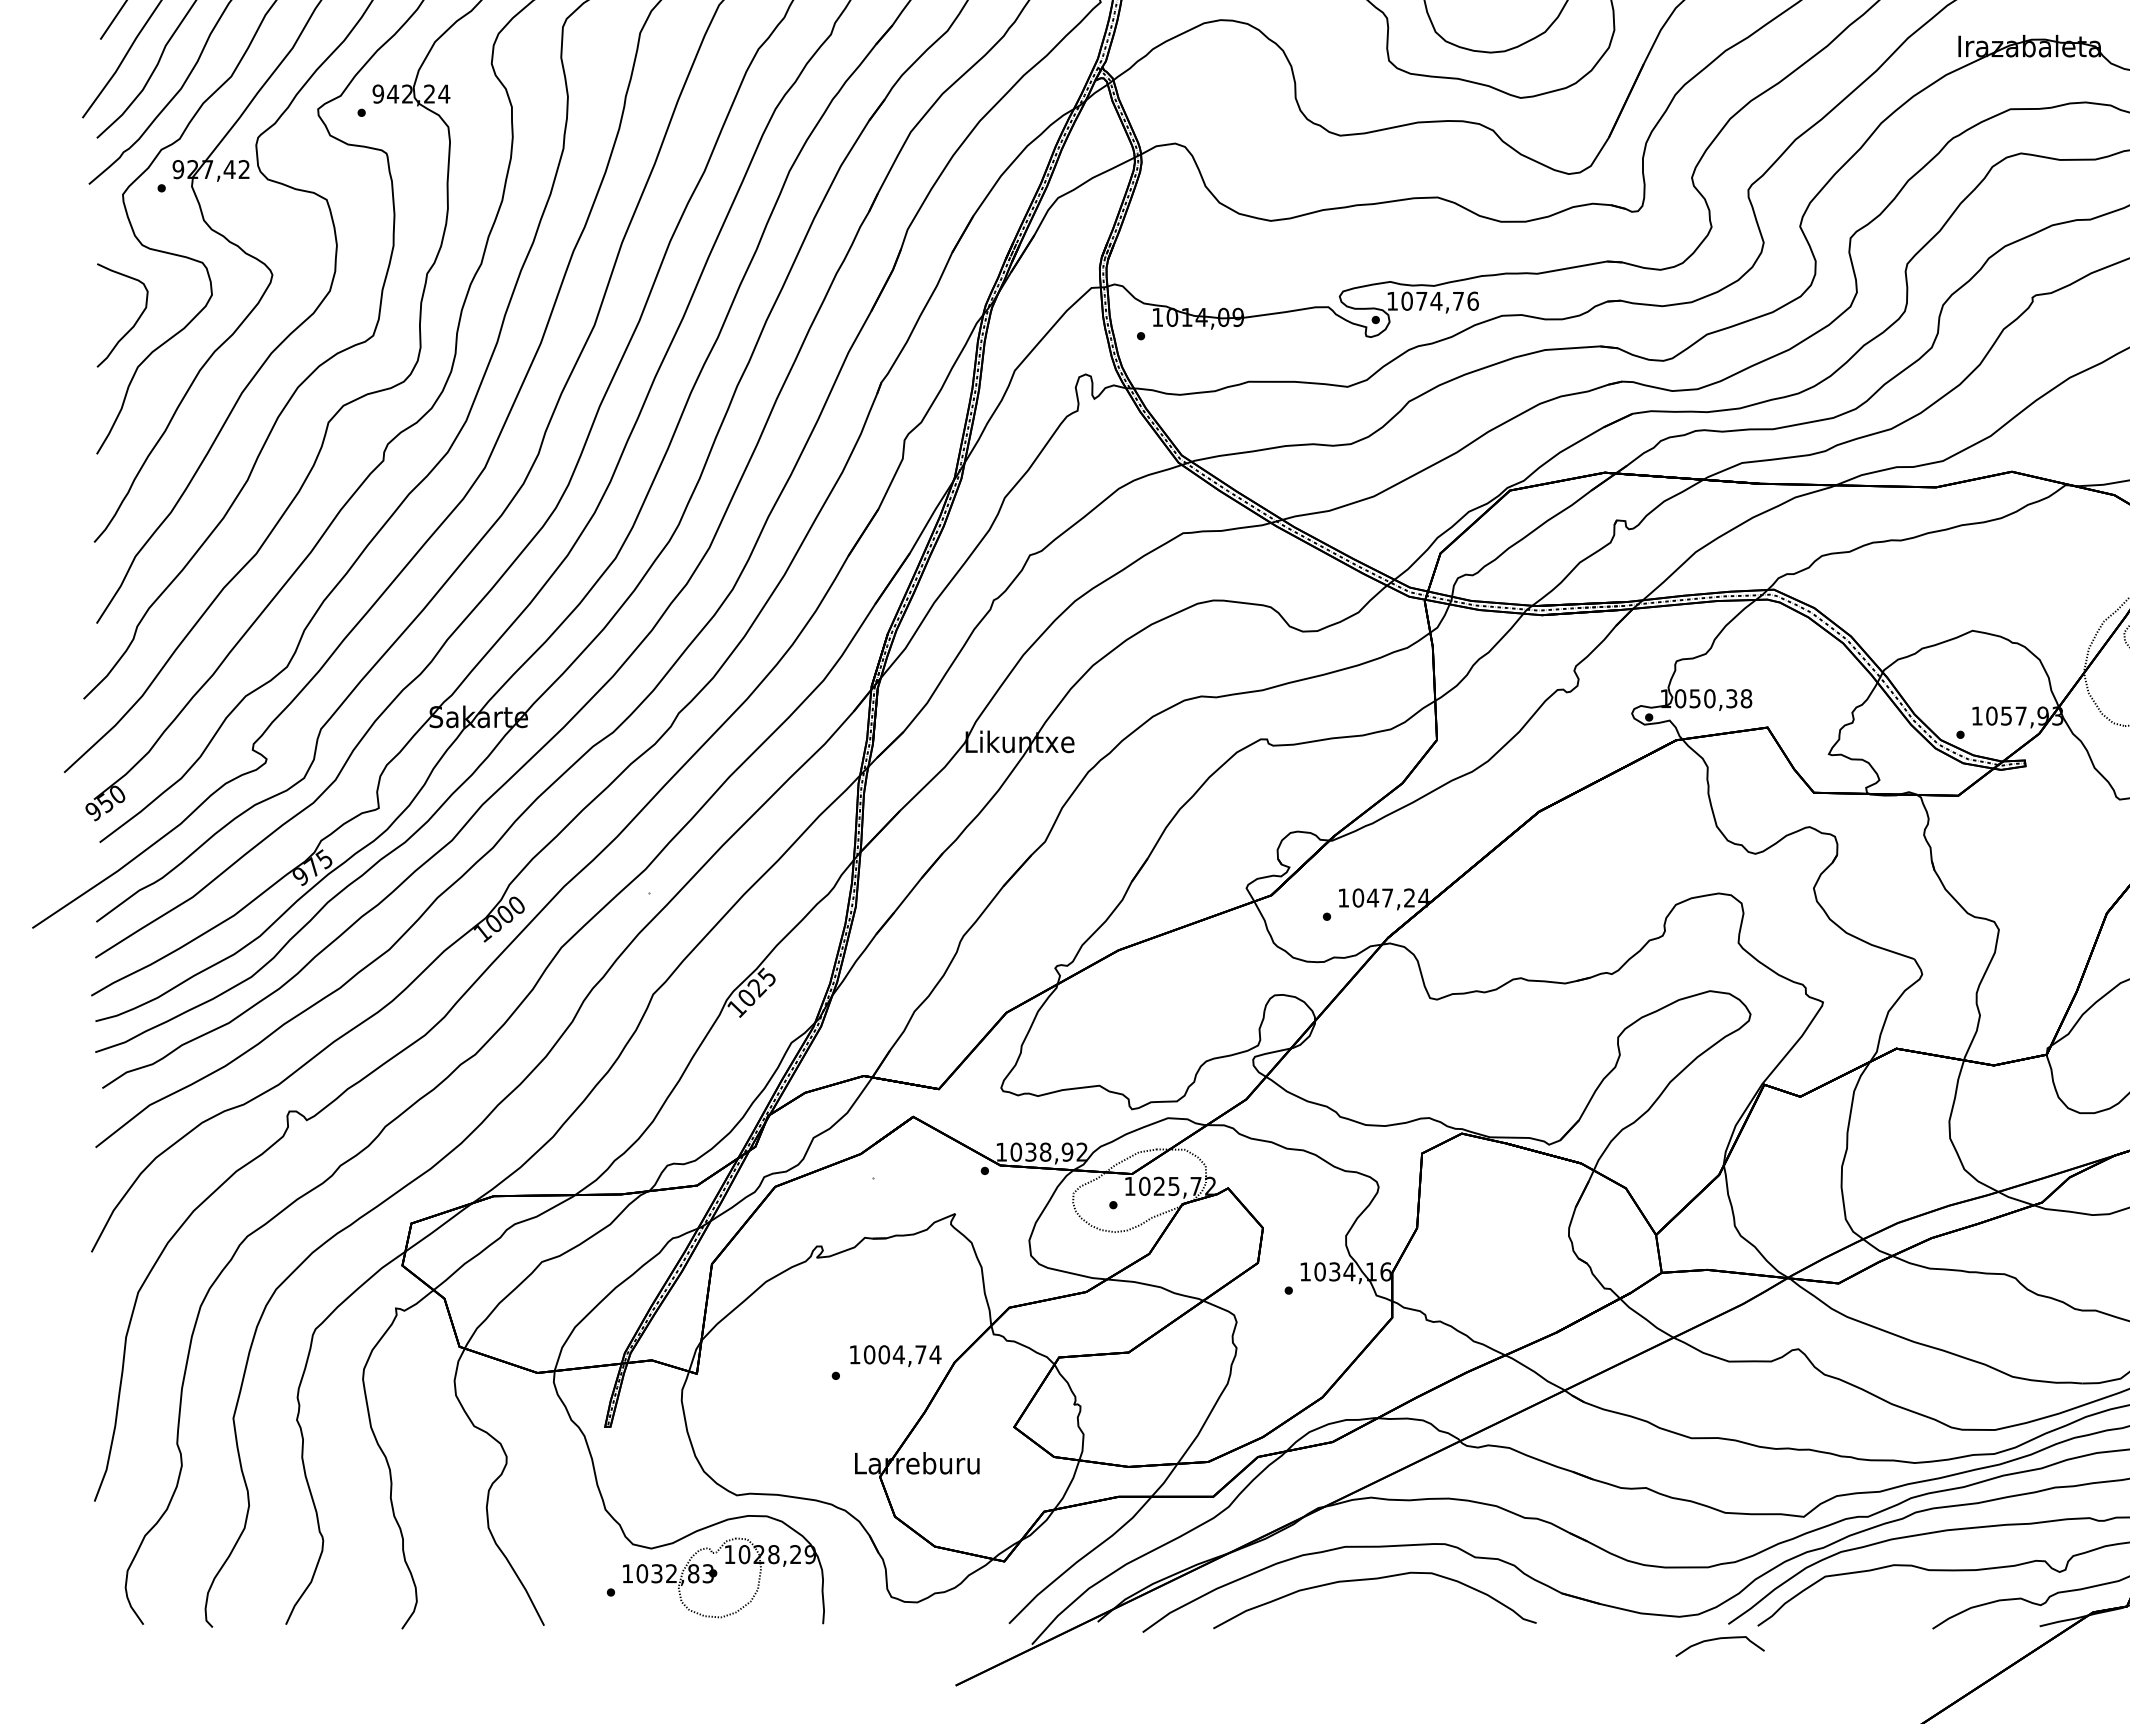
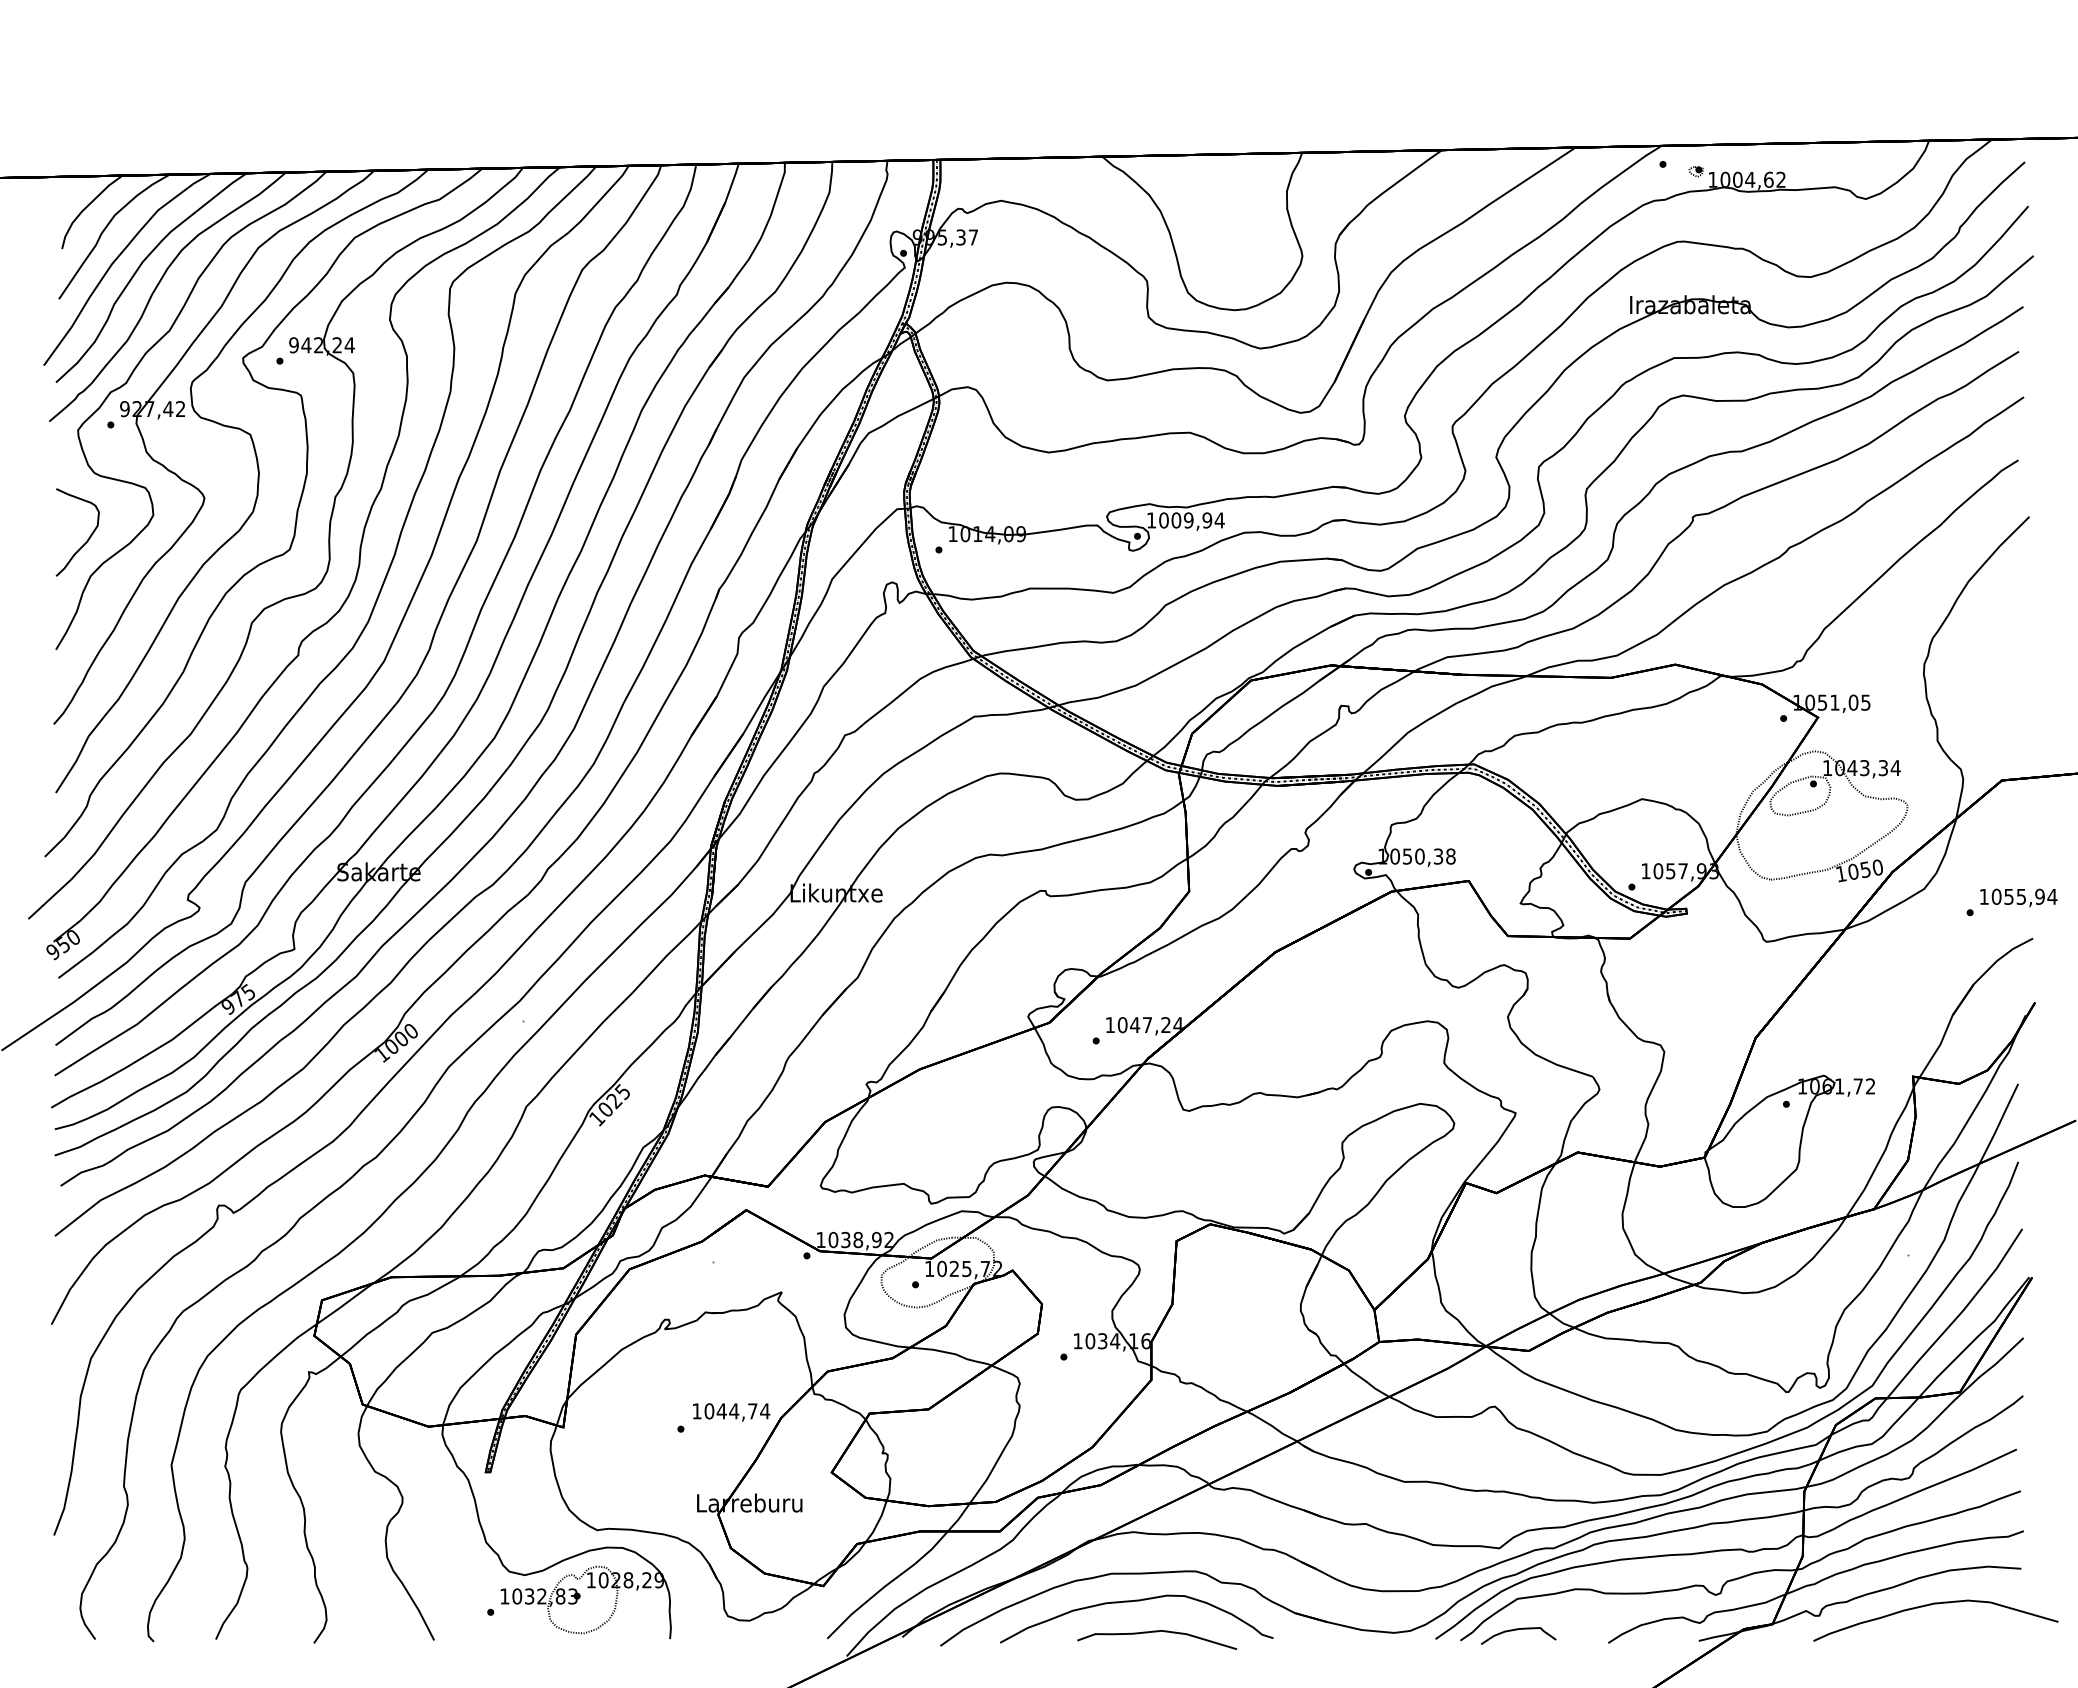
text: (1446, 301) -> (1197, 520), 1074,76 -> 1009,94
text: (883, 1354) -> (721, 1411), 1004,74 -> 1044,74
curve: (1399, 1616) -> (1157, 1632), added
curve: (1718, 1639) -> (1517, 1630), moved

